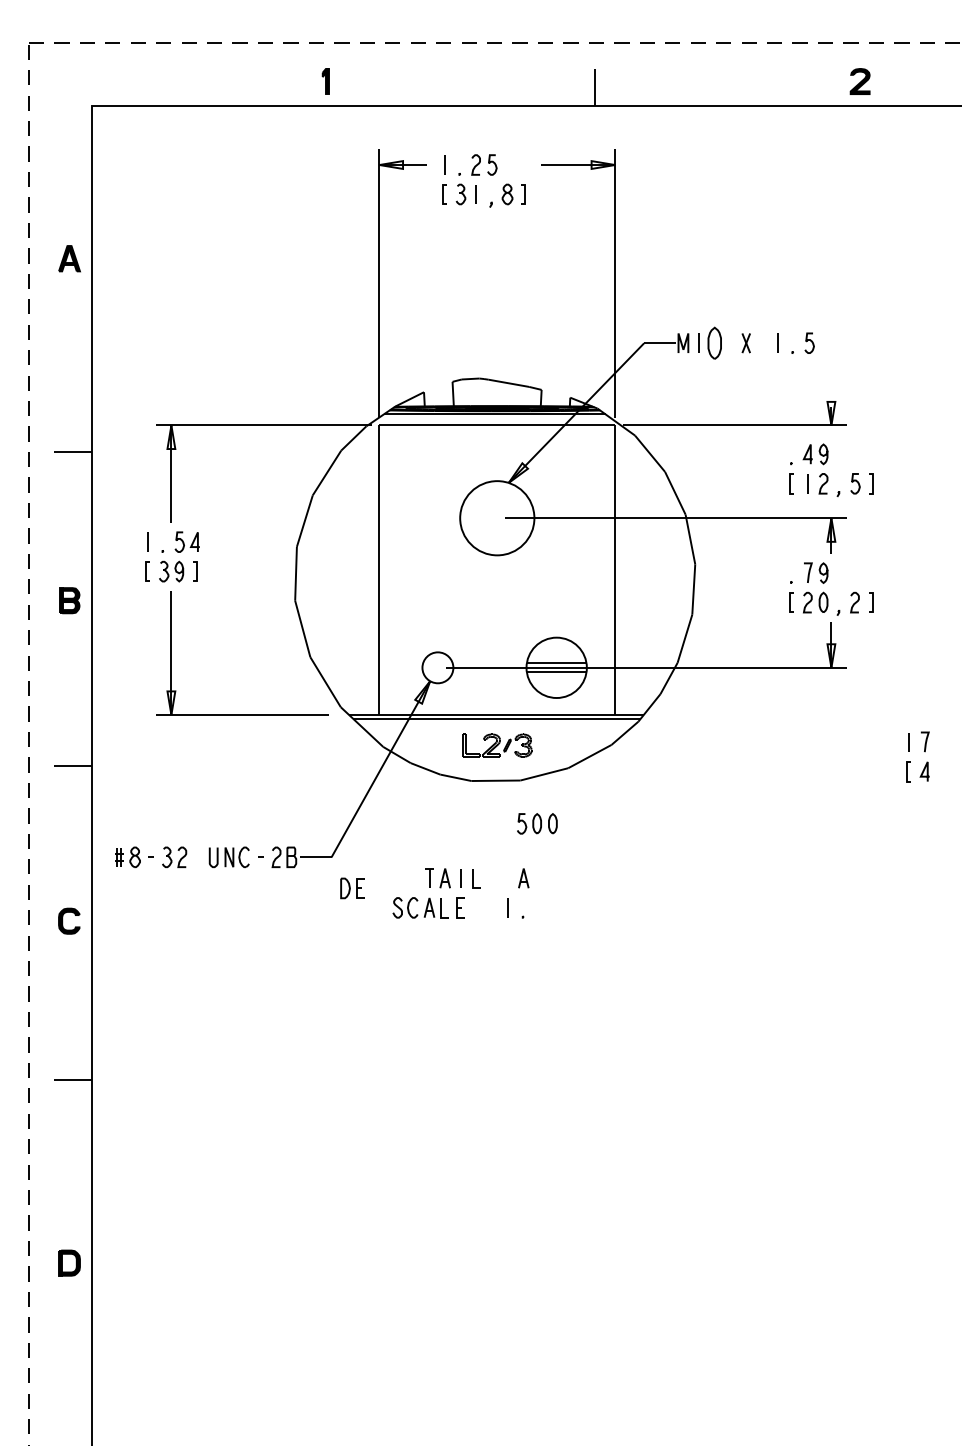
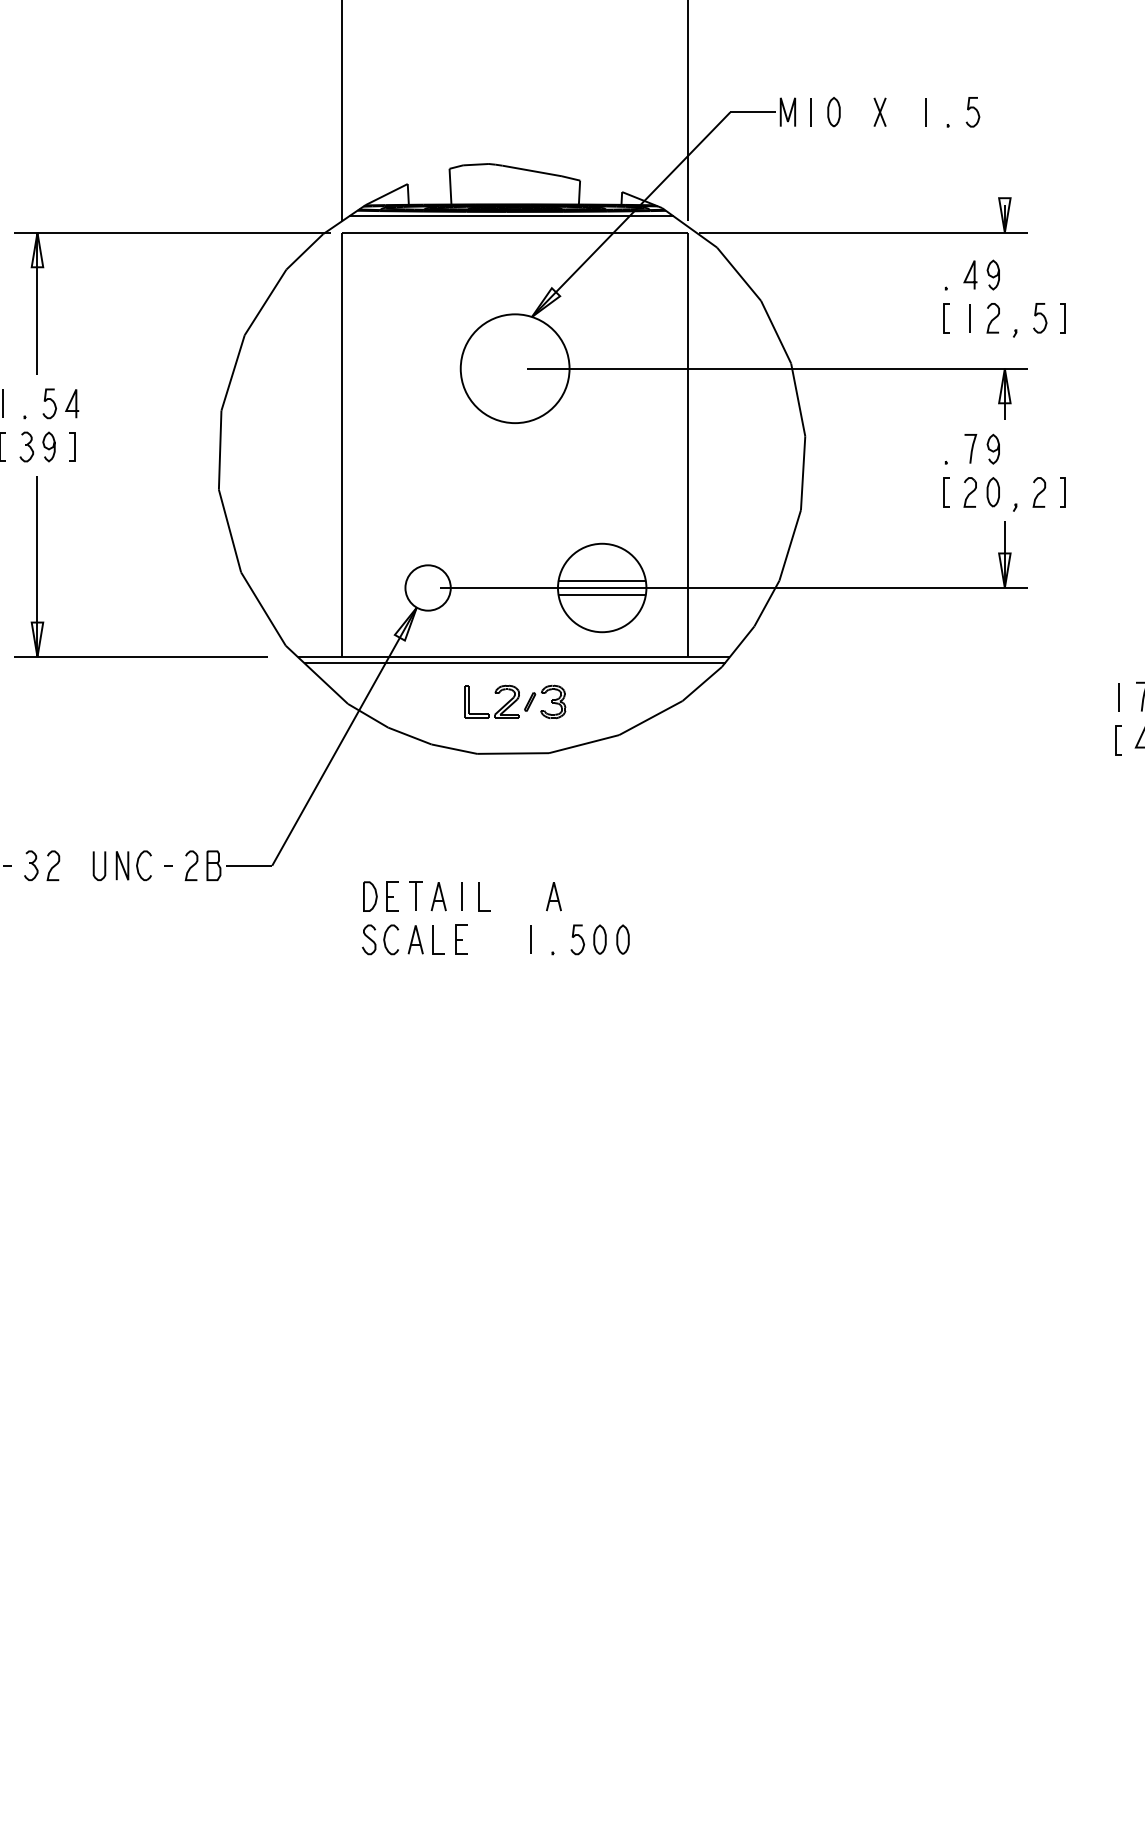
part: (714, 342) -> (833, 111), size x0.62
part: (537, 823) -> (600, 939), moved
part: (352, 888) -> (380, 896), moved

